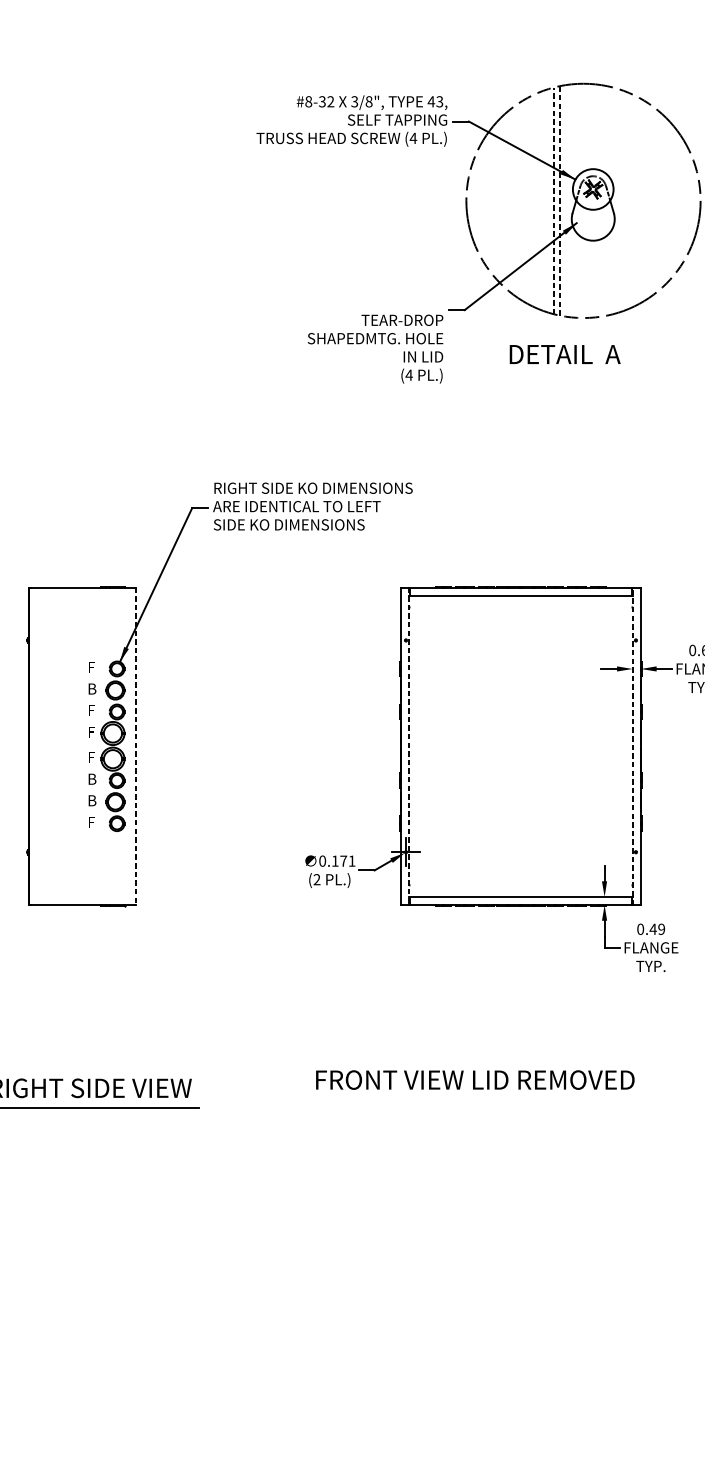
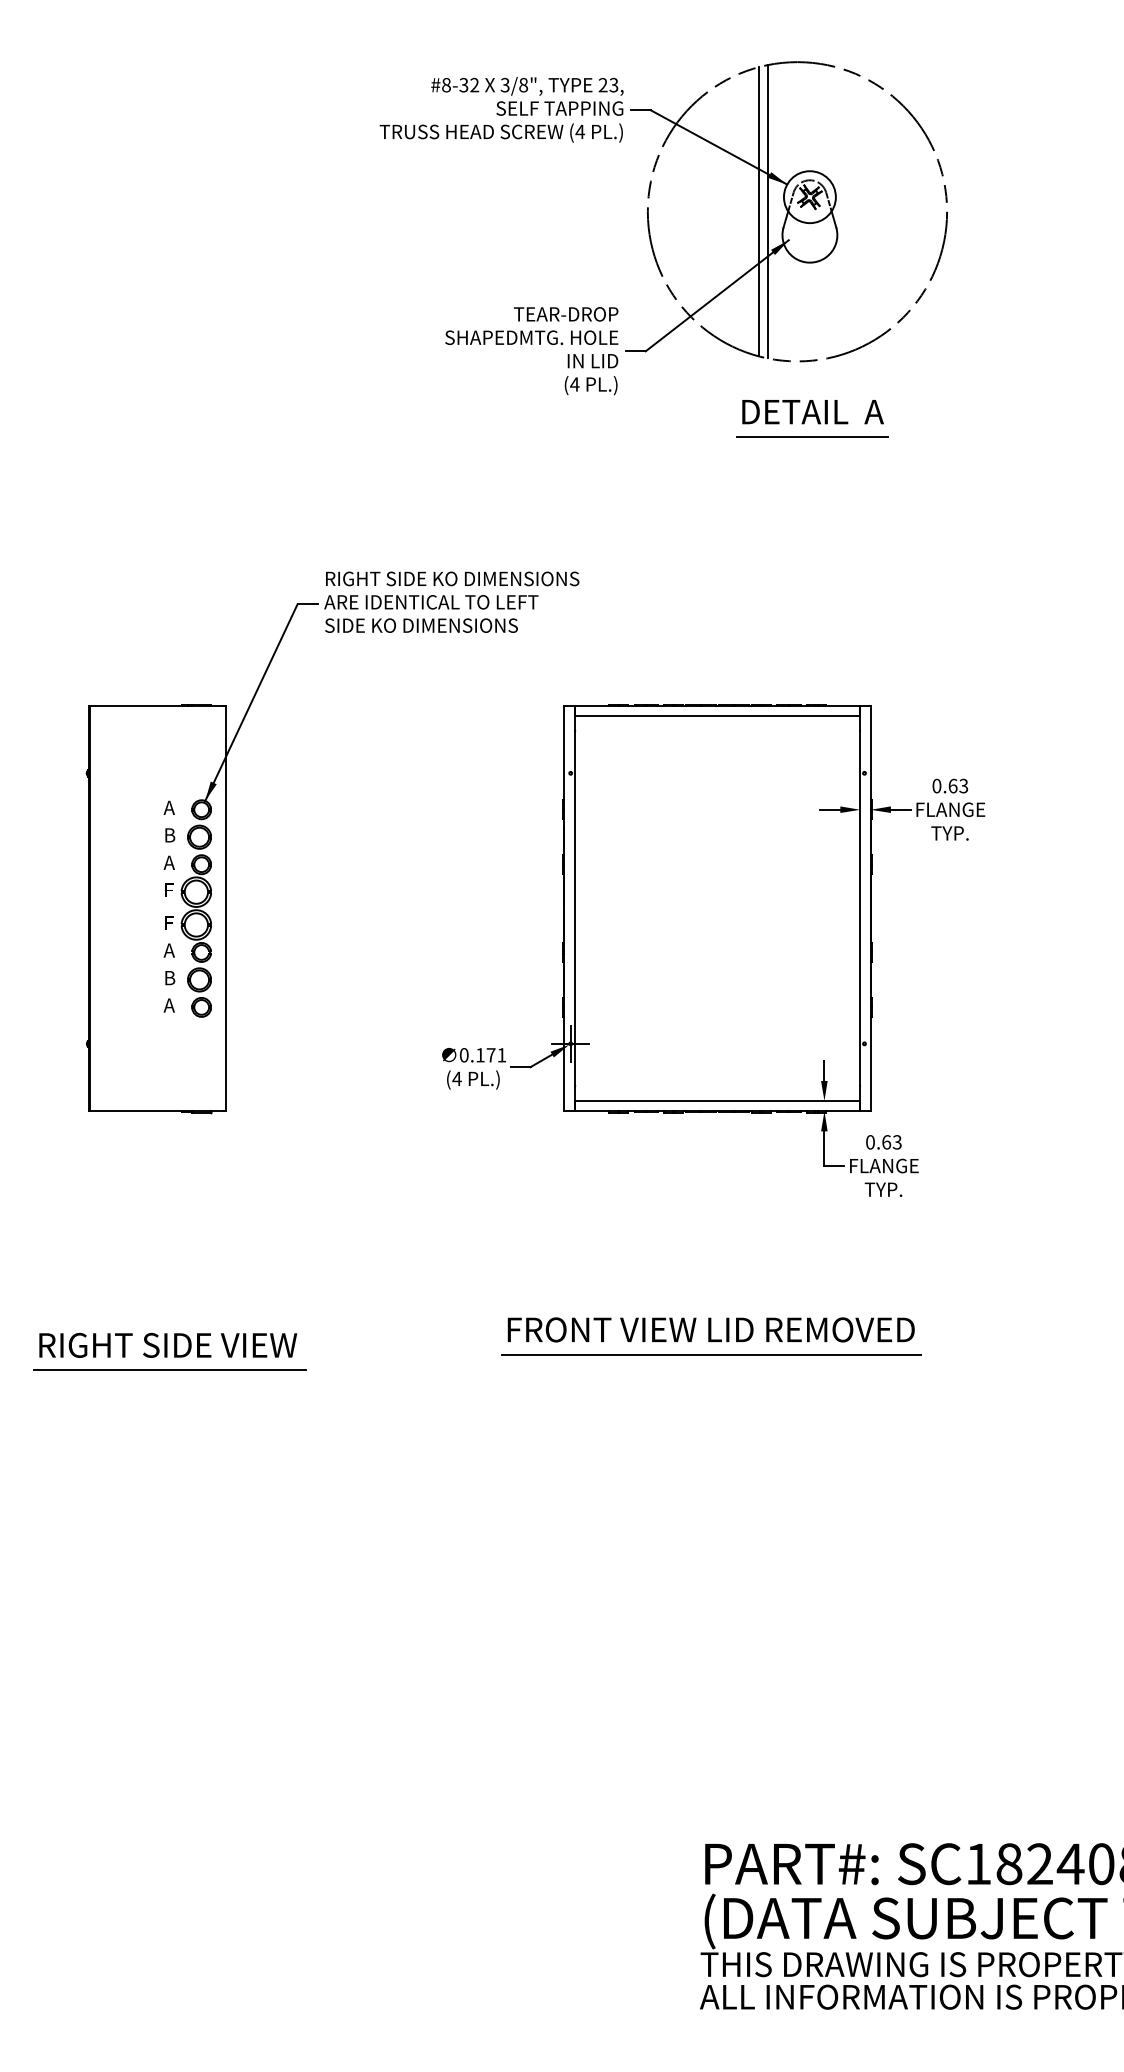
text: (430, 101) -> (602, 84), 43, -> 23,
line: (553, 200) -> (759, 211), dashed -> solid
line: (560, 200) -> (767, 211), dashed -> solid
text: (375, 349) -> (531, 351), moved
text: (564, 354) -> (812, 412), moved
line: (595, 377) -> (812, 437), added
text: (91, 667) -> (168, 807), F -> A
text: (91, 710) -> (168, 862), F -> A
line: (136, 746) -> (226, 908), dashed -> solid
line: (408, 746) -> (574, 908), dashed -> solid
line: (632, 746) -> (860, 908), dashed -> solid
text: (91, 779) -> (169, 950), B -> A
text: (91, 822) -> (168, 1005), F -> A
text: (316, 879) -> (456, 1078), (2 -> (4
text: (657, 929) -> (891, 1142), 0.49 -> 0.63
text: (474, 1079) -> (710, 1329), moved
line: (516, 1095) -> (711, 1354), added

